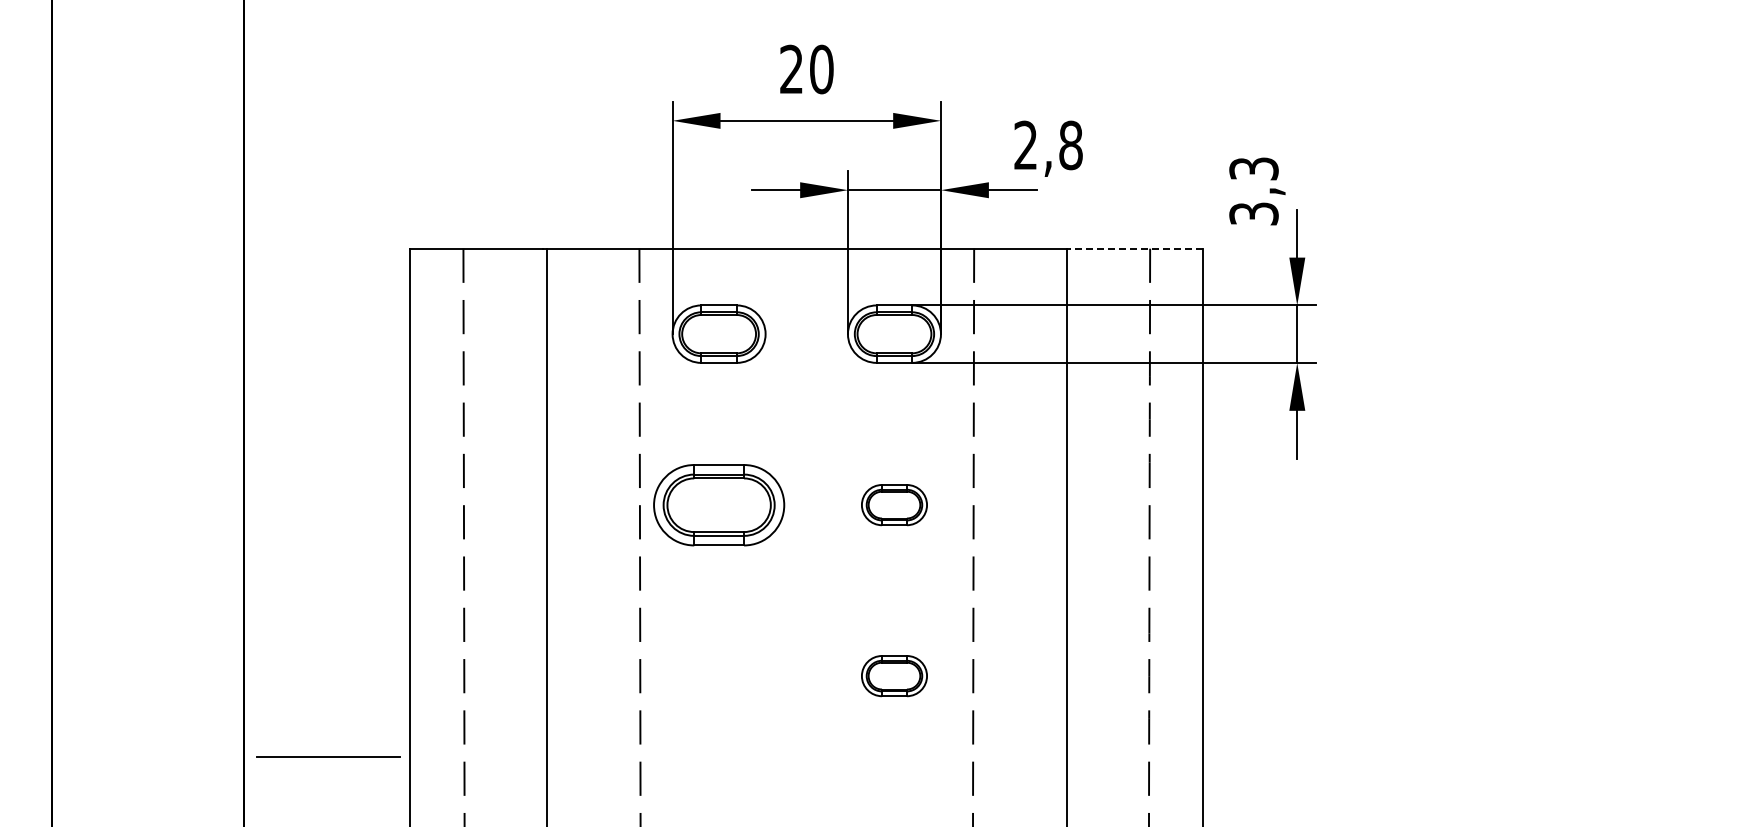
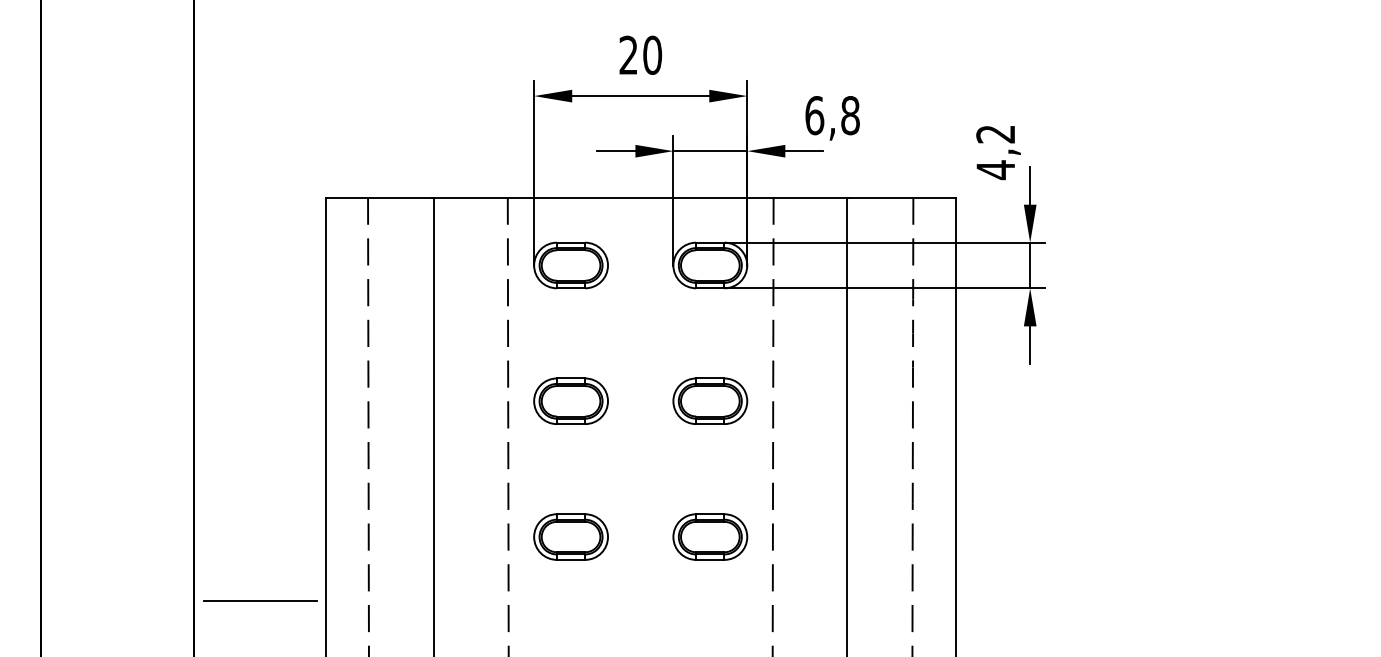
text: (1025, 145) -> (814, 115), 2,8 -> 6,8
text: (1253, 191) -> (995, 152), 3,3 -> 4,2
line: (1136, 248) -> (902, 197), dashed -> solid
part: (718, 504) -> (570, 400), size x0.71
part: (894, 504) -> (710, 400), size x1.43
part: (718, 675) -> (570, 536), added
part: (894, 675) -> (710, 536), size x1.43

